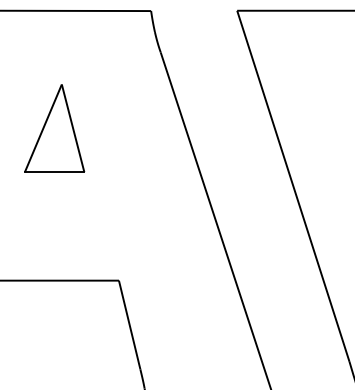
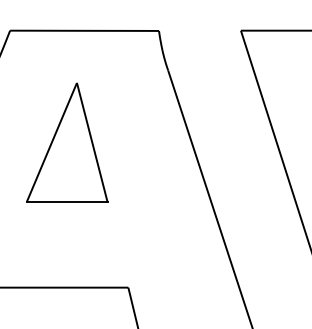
part: (54, 128) -> (66, 142), size x1.43

